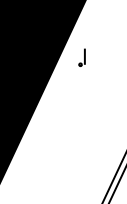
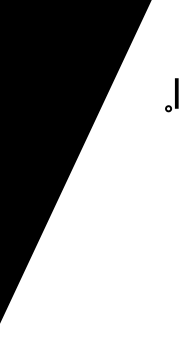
part: (81, 57) -> (170, 94), moved

